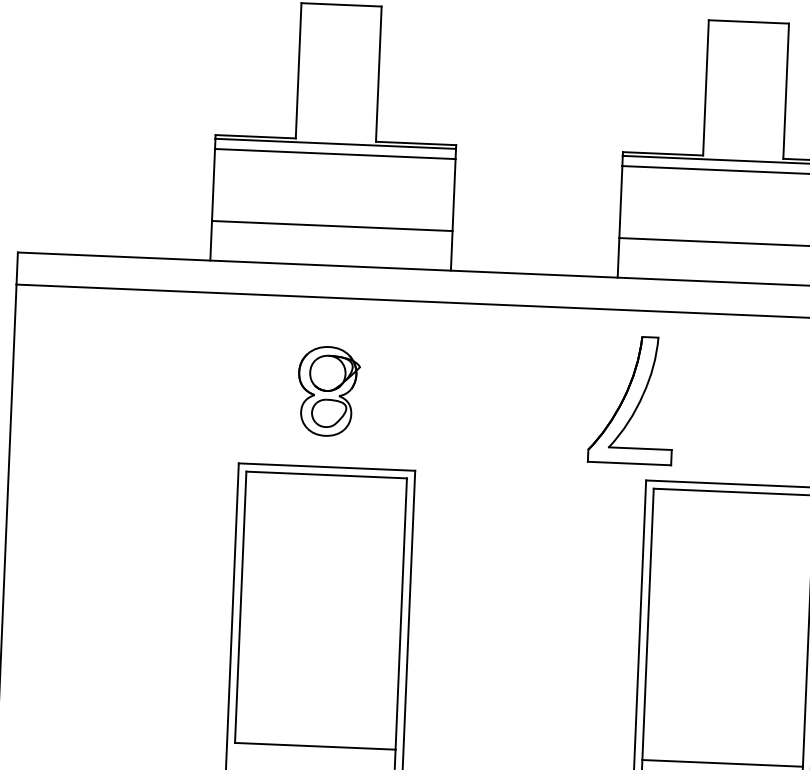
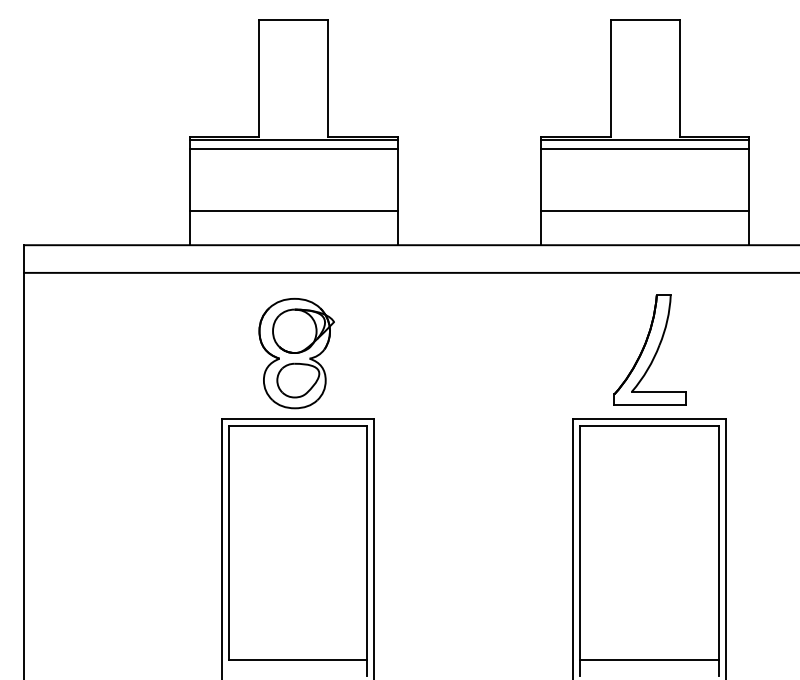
part: (328, 391) -> (296, 353), size x1.43
part: (631, 399) -> (649, 349), moved

